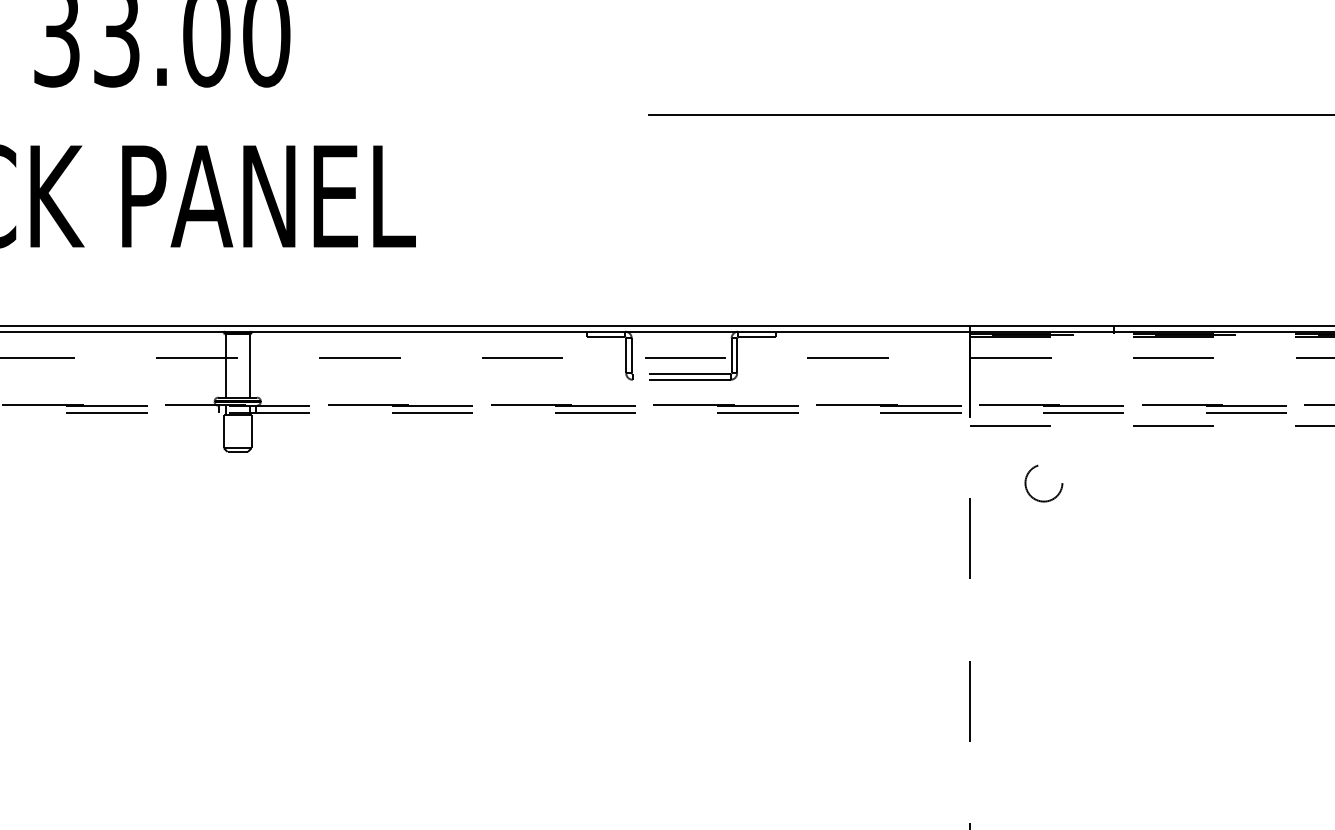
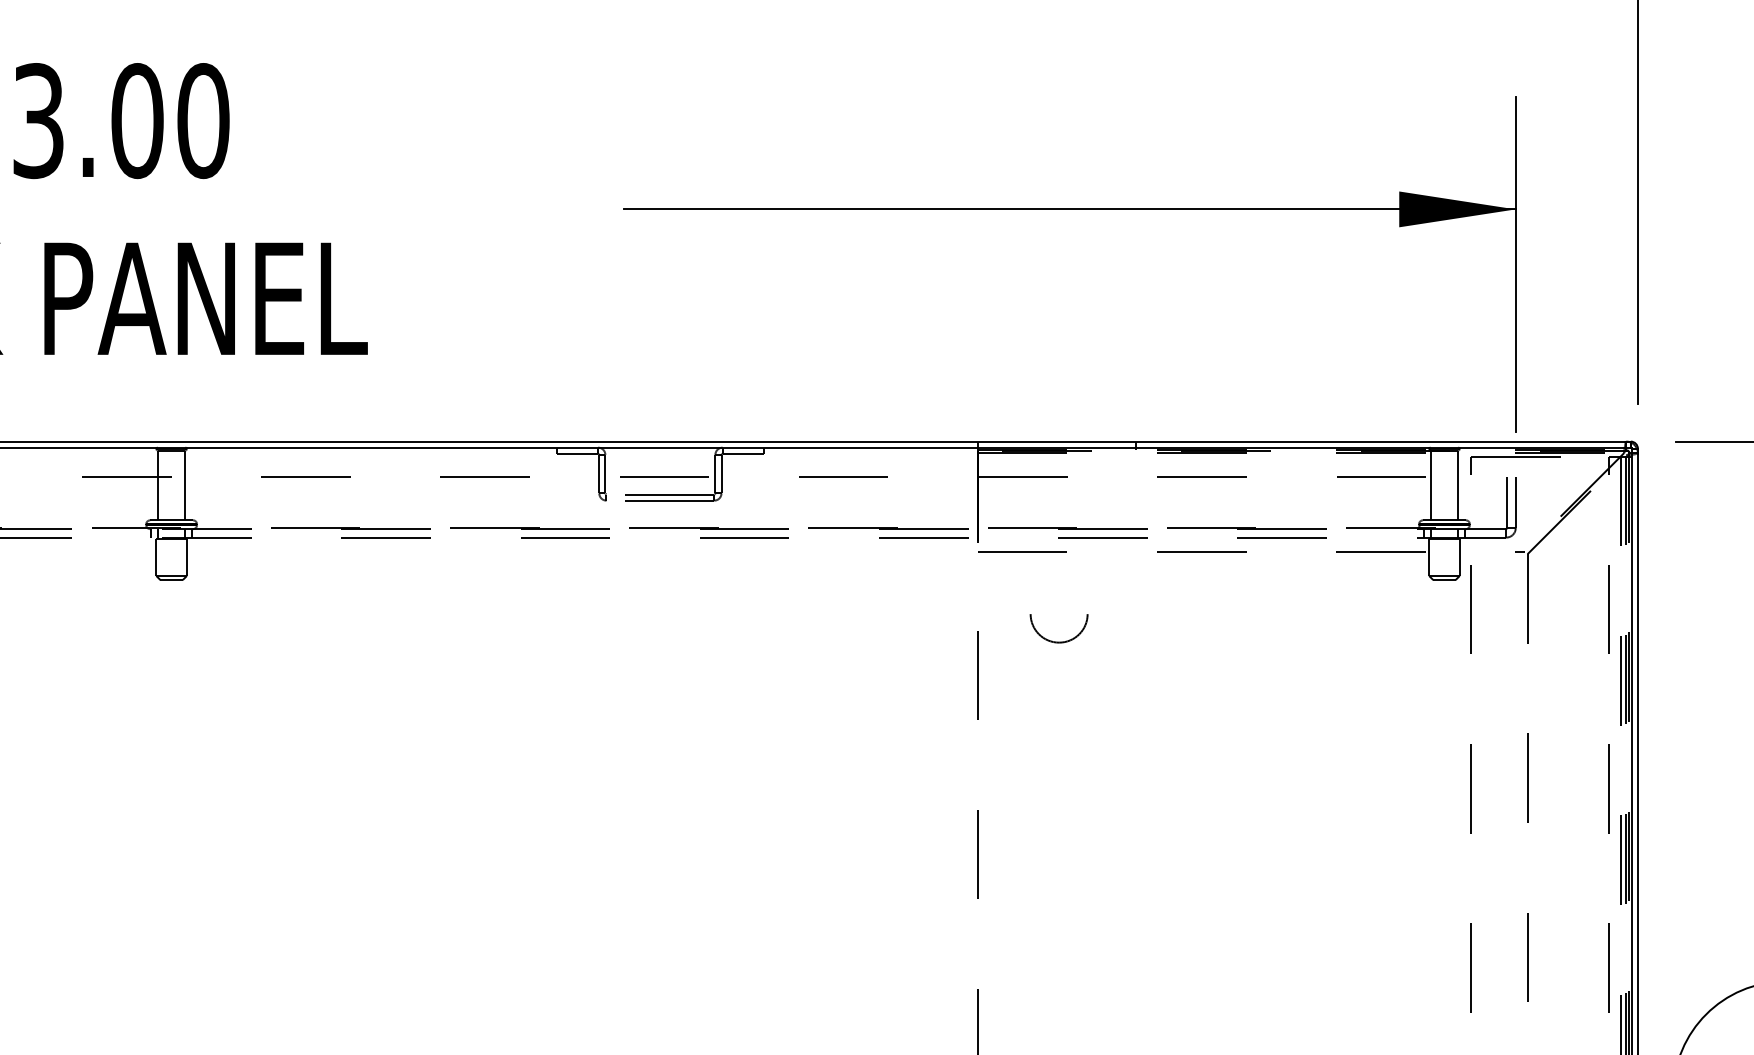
circle: (1044, 483) -> (1059, 614), size x1.4

